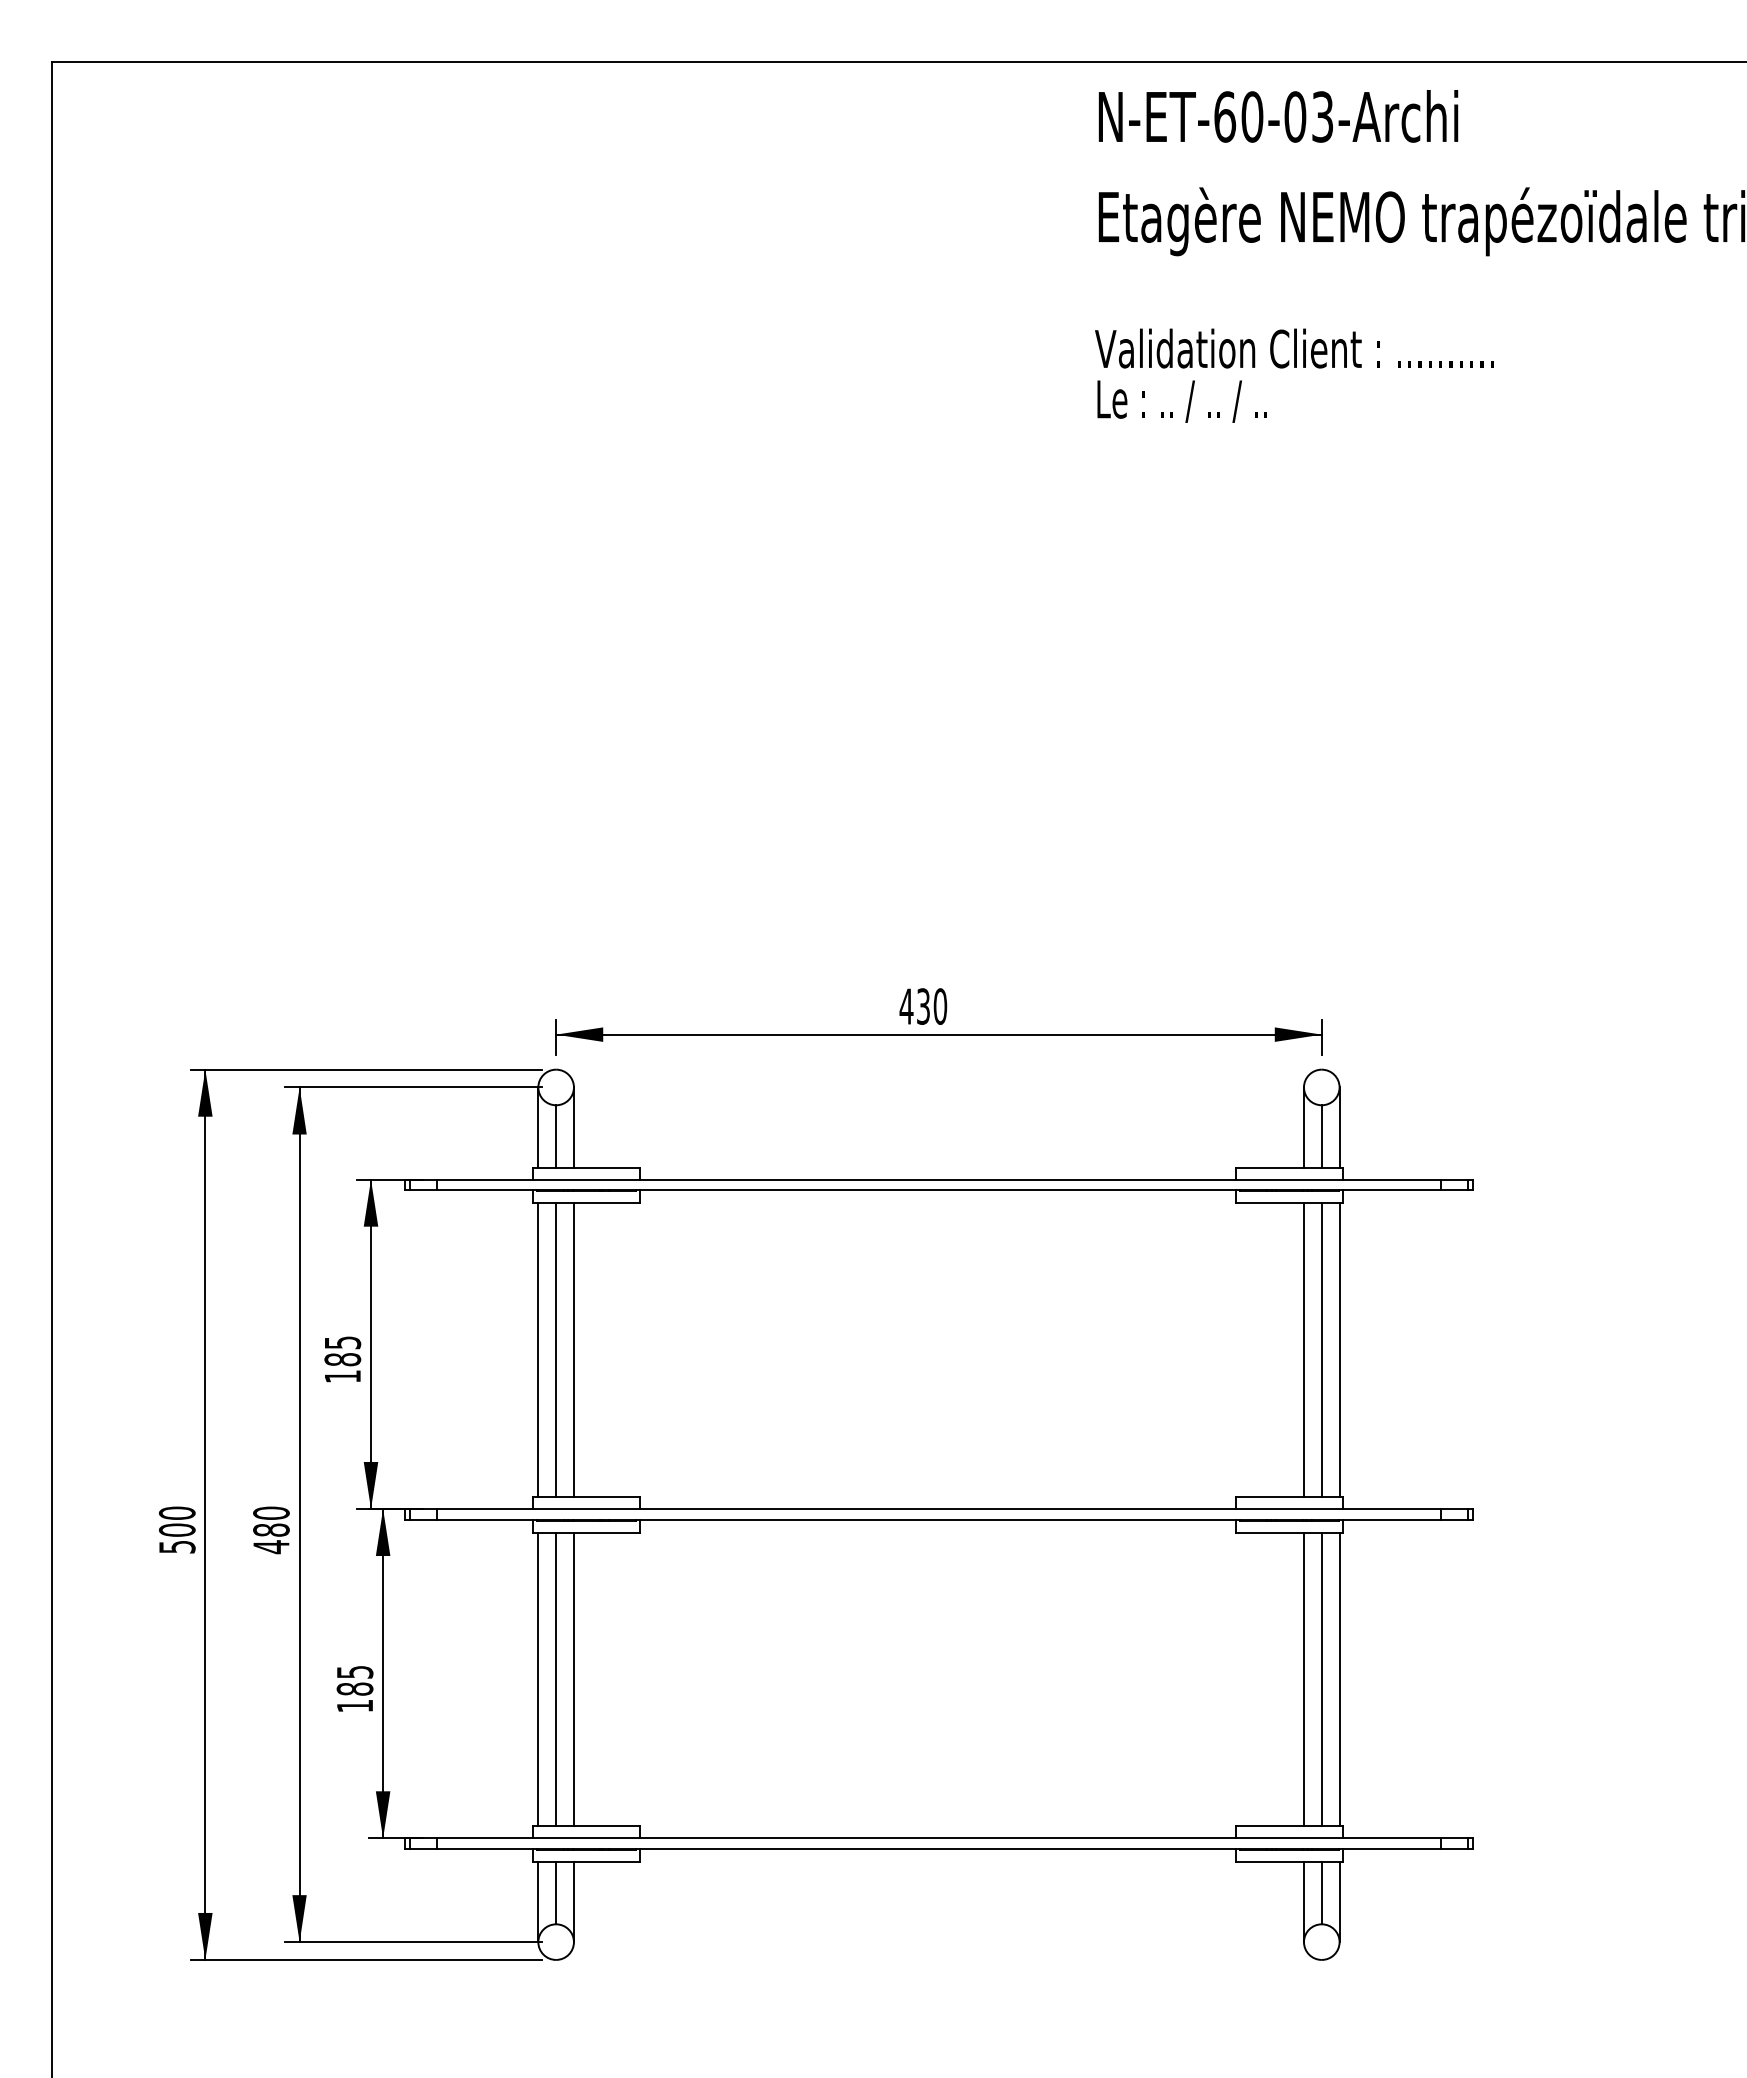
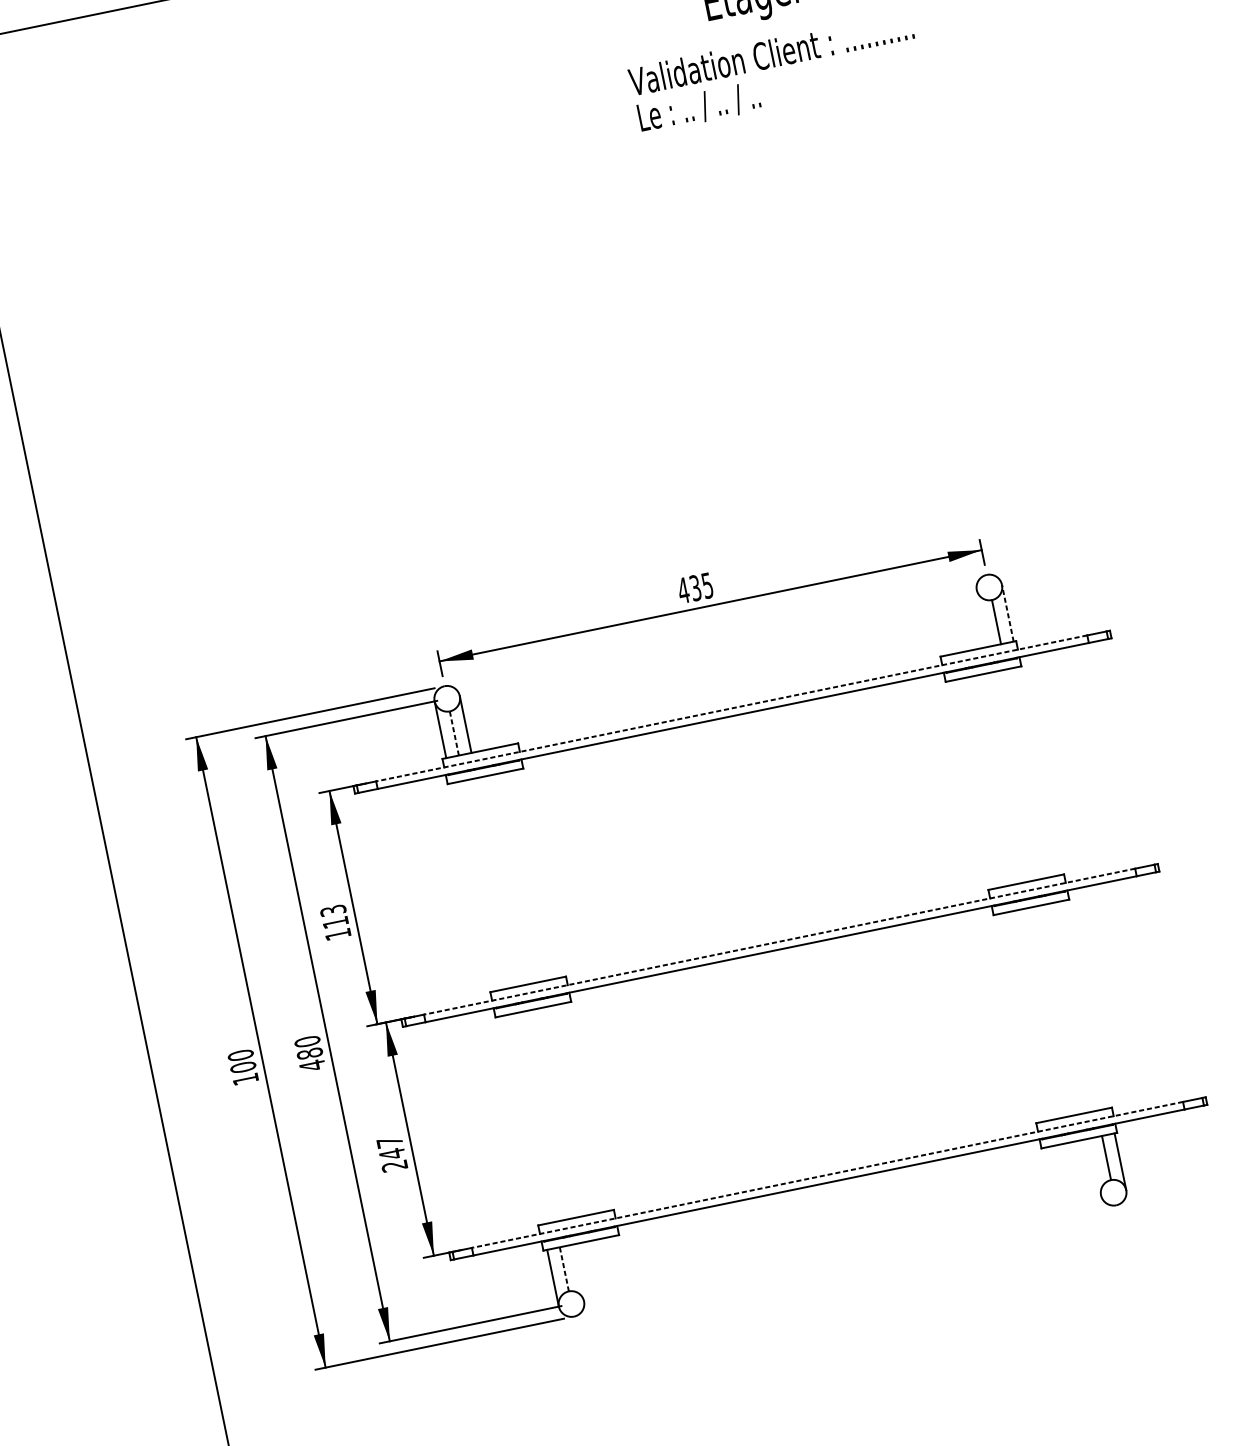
text: (1294, 375) -> (775, 72), moved
text: (940, 1006) -> (707, 585), 430 -> 435
line: (1303, 1127) -> (982, 618), removed
line: (1339, 1127) -> (1007, 613), solid -> dashed
line: (556, 1135) -> (454, 732), solid -> dashed
line: (938, 1179) -> (731, 708), solid -> dashed
line: (538, 1350) -> (472, 887), removed
line: (556, 1350) -> (485, 885), removed
line: (573, 1350) -> (497, 882), removed
line: (1303, 1350) -> (1014, 776), removed
line: (1321, 1350) -> (1027, 773), removed
line: (1339, 1350) -> (1040, 771), removed
text: (342, 1351) -> (334, 916), 185 -> 113
line: (938, 1509) -> (779, 942), solid -> dashed
text: (177, 1547) -> (245, 1079), 500 -> 100
line: (538, 1679) -> (520, 1120), removed
line: (556, 1679) -> (533, 1117), removed
line: (573, 1679) -> (545, 1115), removed
line: (1303, 1679) -> (1062, 1009), removed
line: (1321, 1679) -> (1075, 1006), removed
line: (1339, 1679) -> (1088, 1004), removed
text: (354, 1689) -> (391, 1154), 185 -> 247
line: (938, 1838) -> (827, 1175), solid -> dashed
line: (556, 1892) -> (564, 1268), solid -> dashed
line: (573, 1902) -> (578, 1273), removed
line: (1303, 1902) -> (1094, 1167), removed

